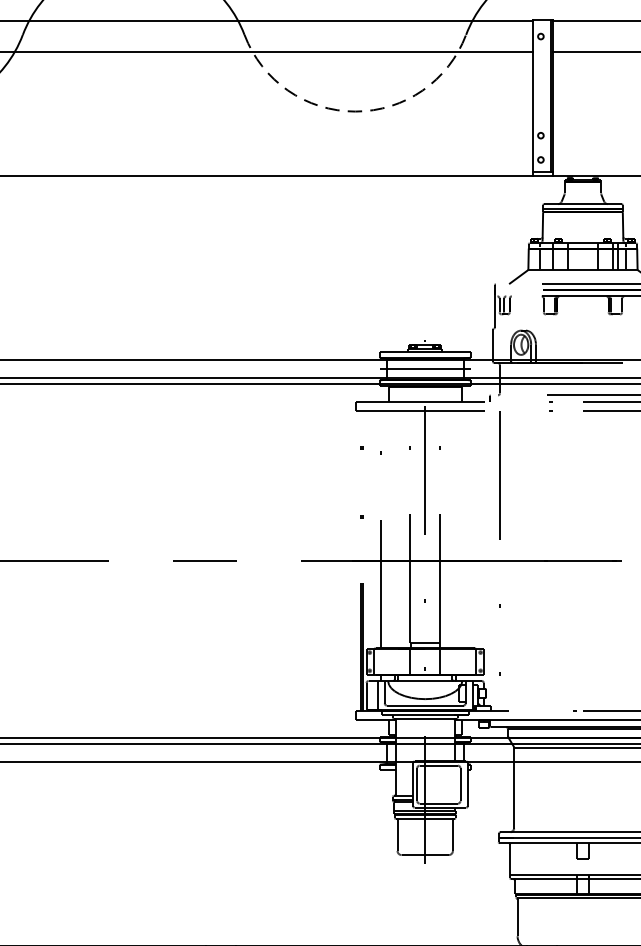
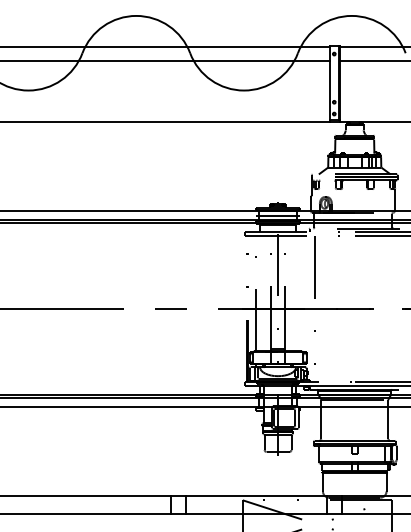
arc: (356, 111) -> (244, 90), dashed -> solid

